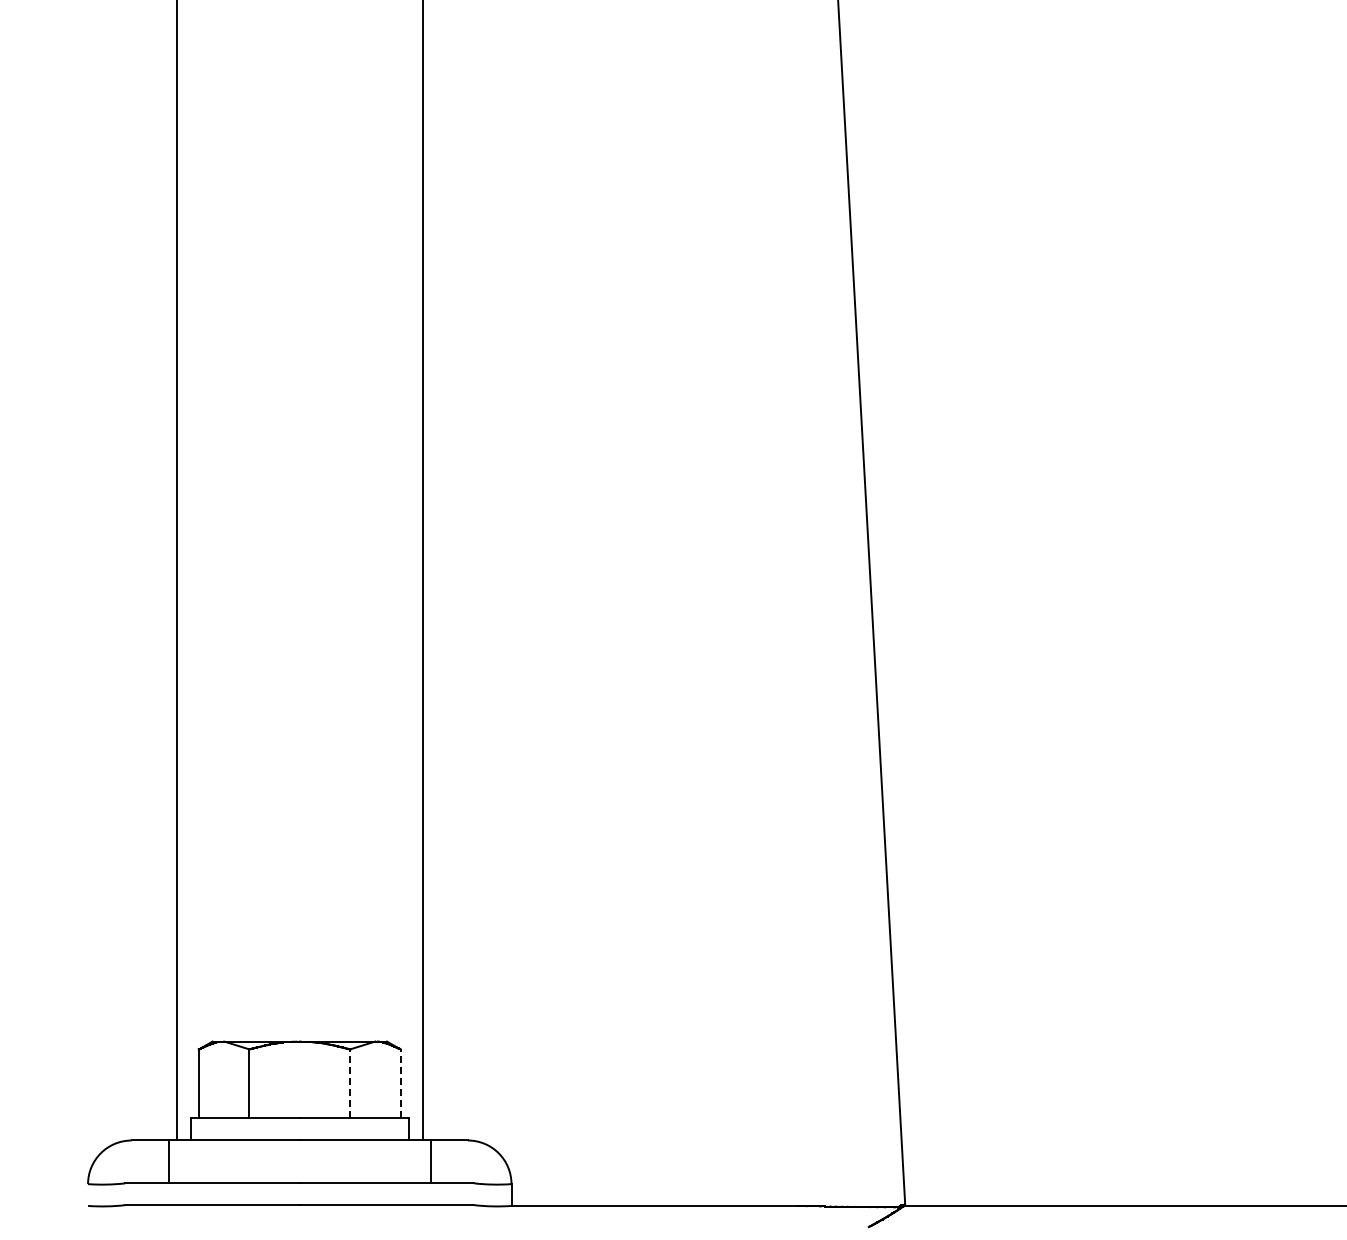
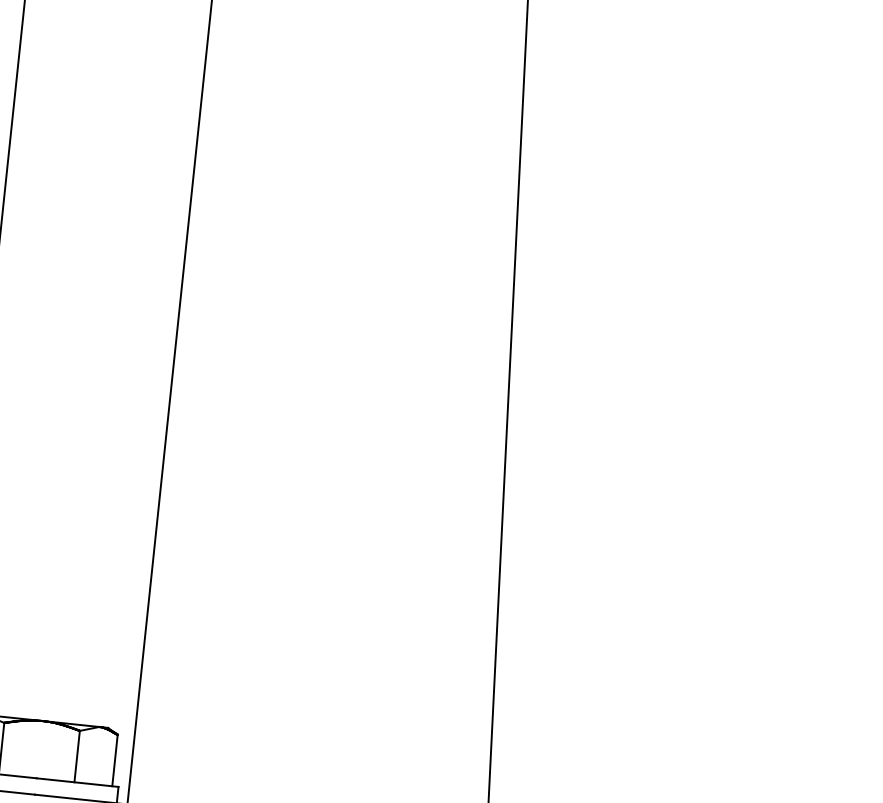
line: (350, 1083) -> (77, 756), dashed -> solid
line: (400, 1083) -> (114, 760), dashed -> solid

